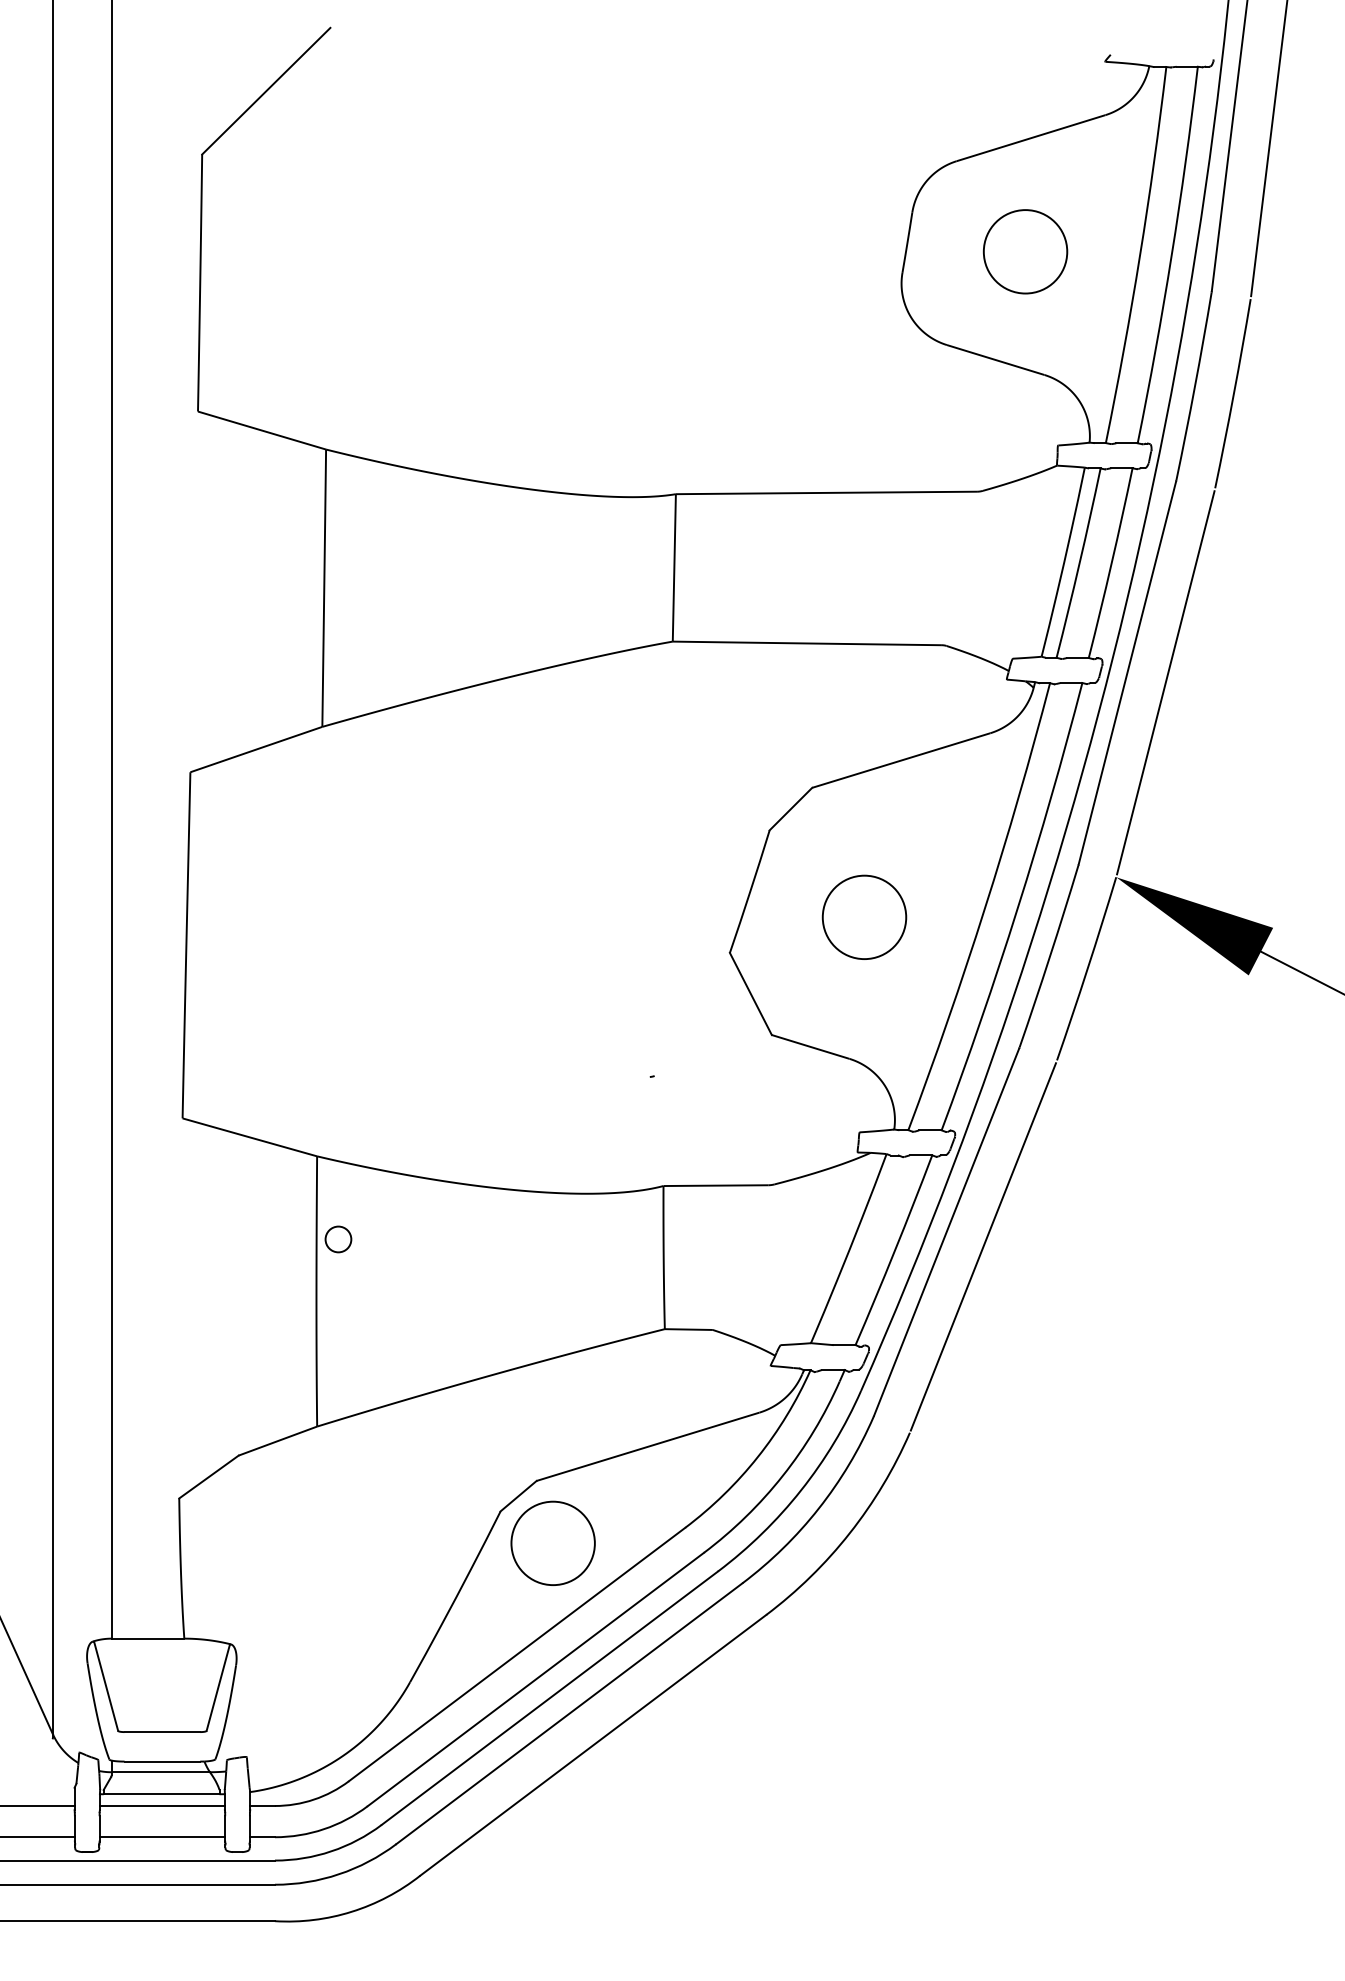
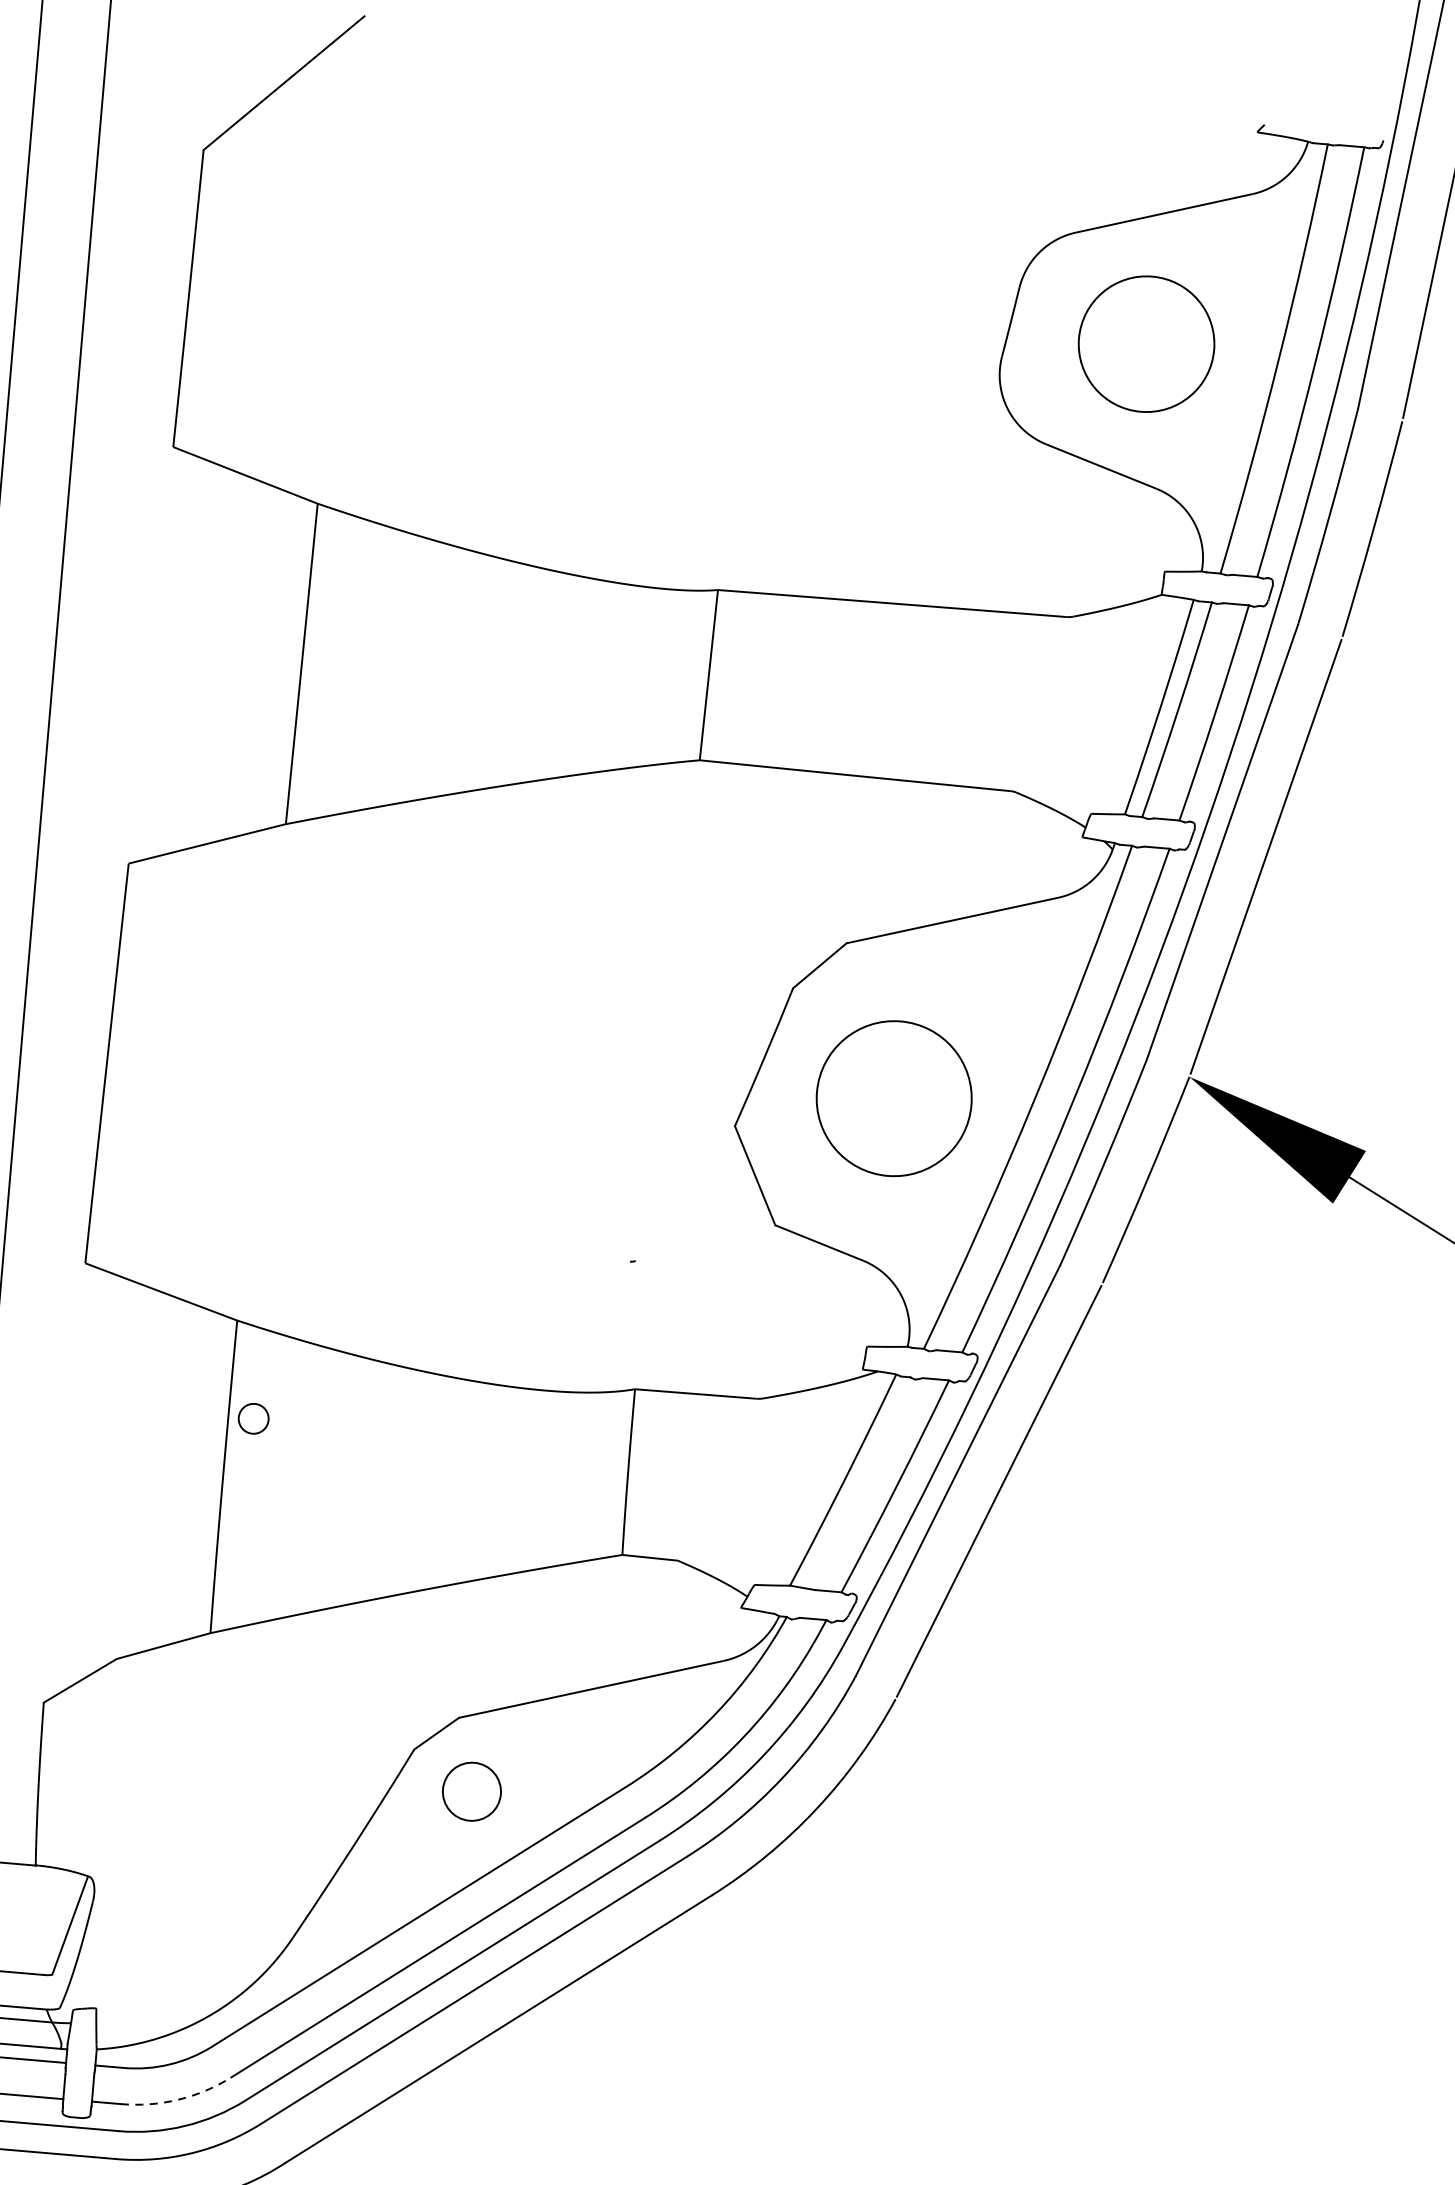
circle: (1025, 251) -> (1146, 343), size x1.4
circle: (864, 916) -> (894, 1097), size x1.6
circle: (552, 1543) -> (471, 1791), size x0.6
arc: (323, 1829) -> (177, 2099), solid -> dashed

